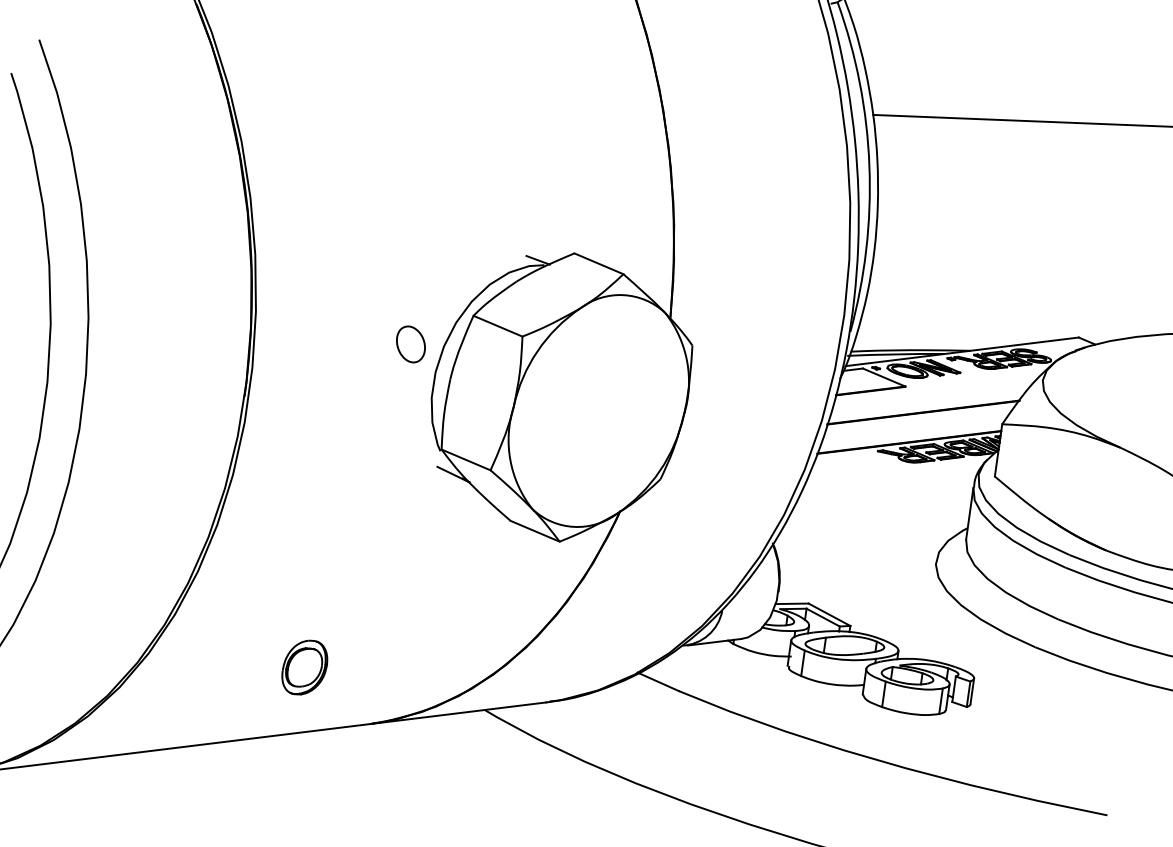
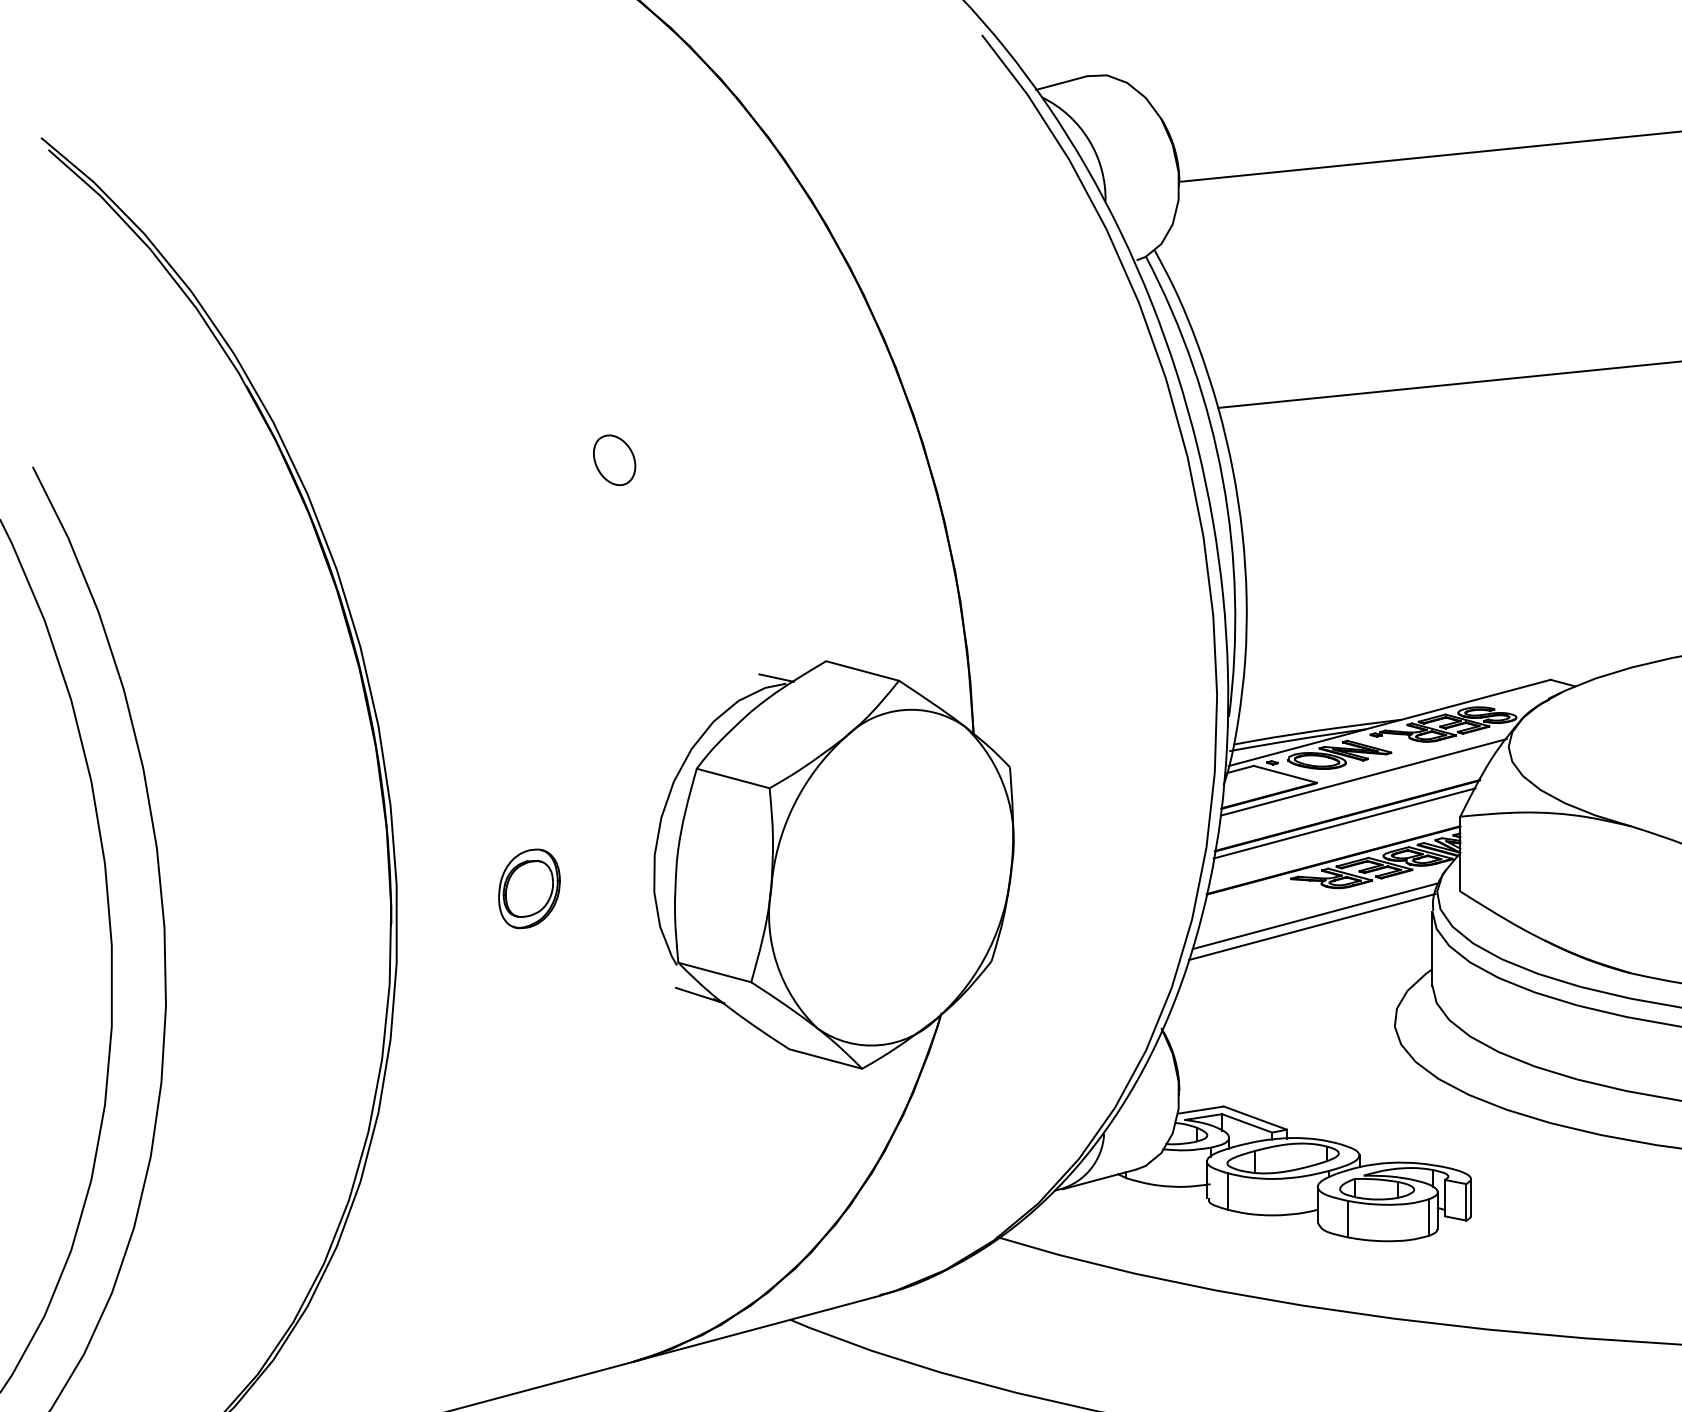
part: (410, 344) -> (614, 460), moved
line: (938, 387) -> (1363, 777), added
line: (920, 417) -> (1344, 823), added
line: (891, 479) -> (1315, 916), added
line: (887, 487) -> (1311, 927), added
part: (304, 667) -> (529, 888), moved

